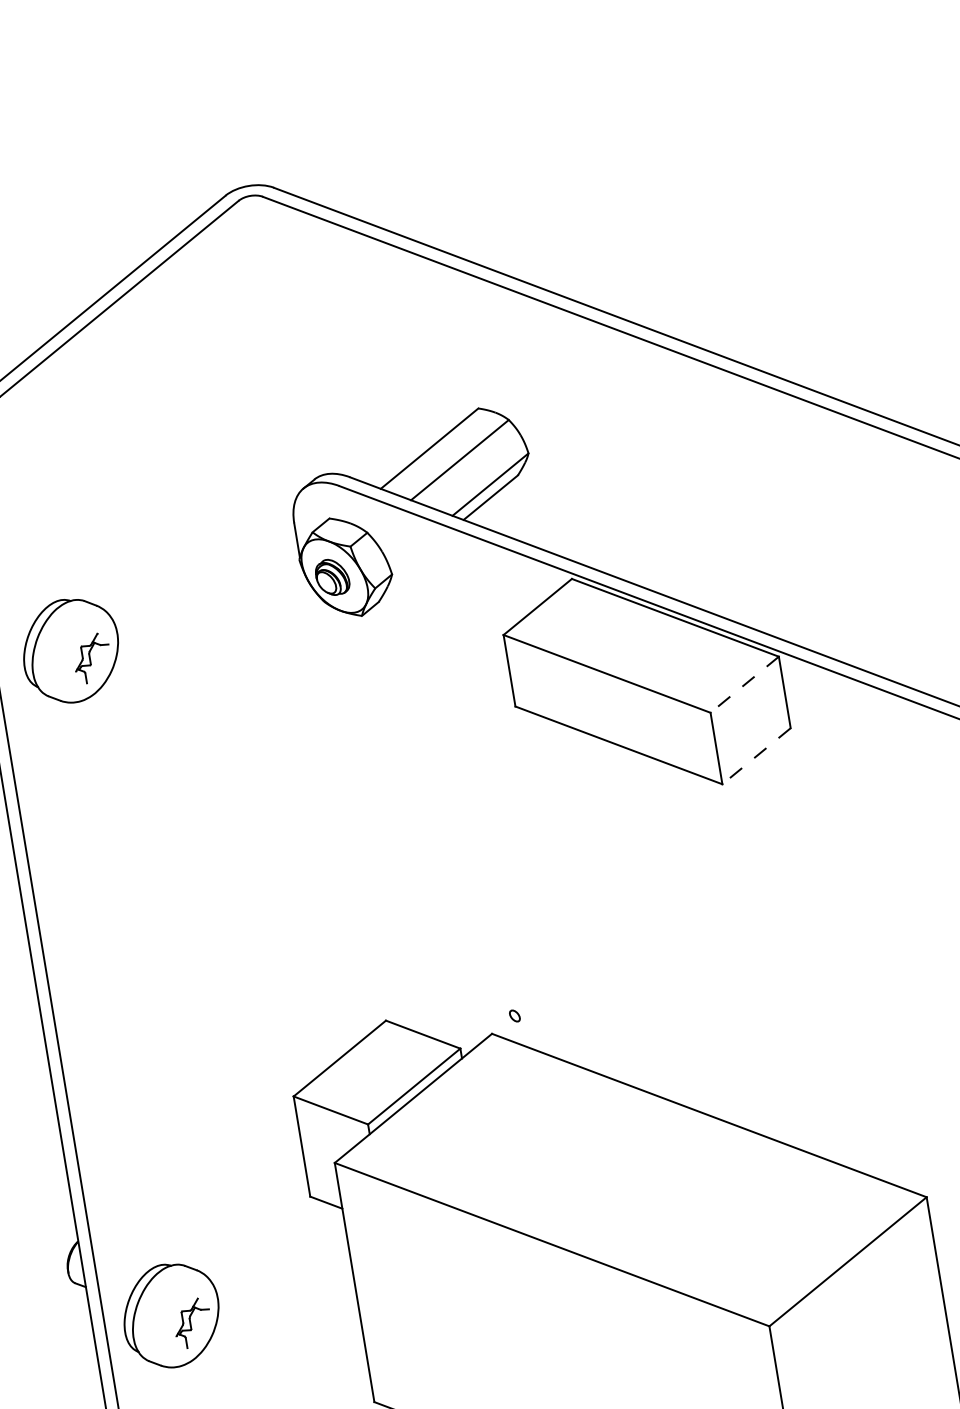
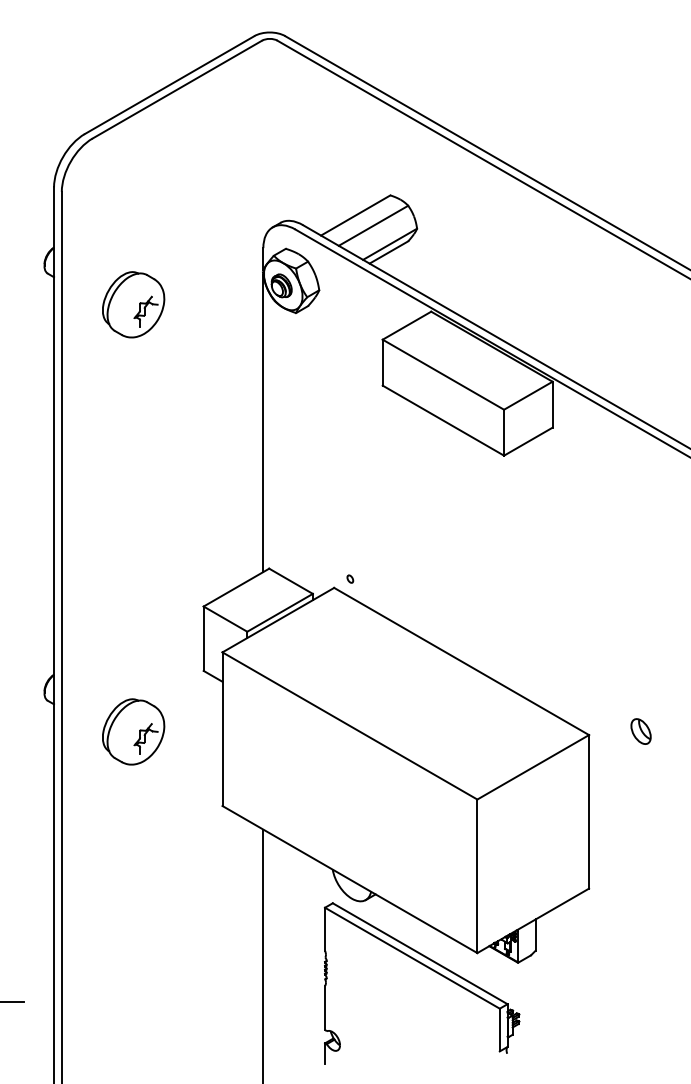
part: (70, 650) -> (133, 304), moved
line: (743, 684) -> (527, 395), dashed -> solid
line: (755, 756) -> (527, 441), dashed -> solid
line: (339, 796) -> (263, 423), added
part: (171, 1314) -> (133, 731), moved

